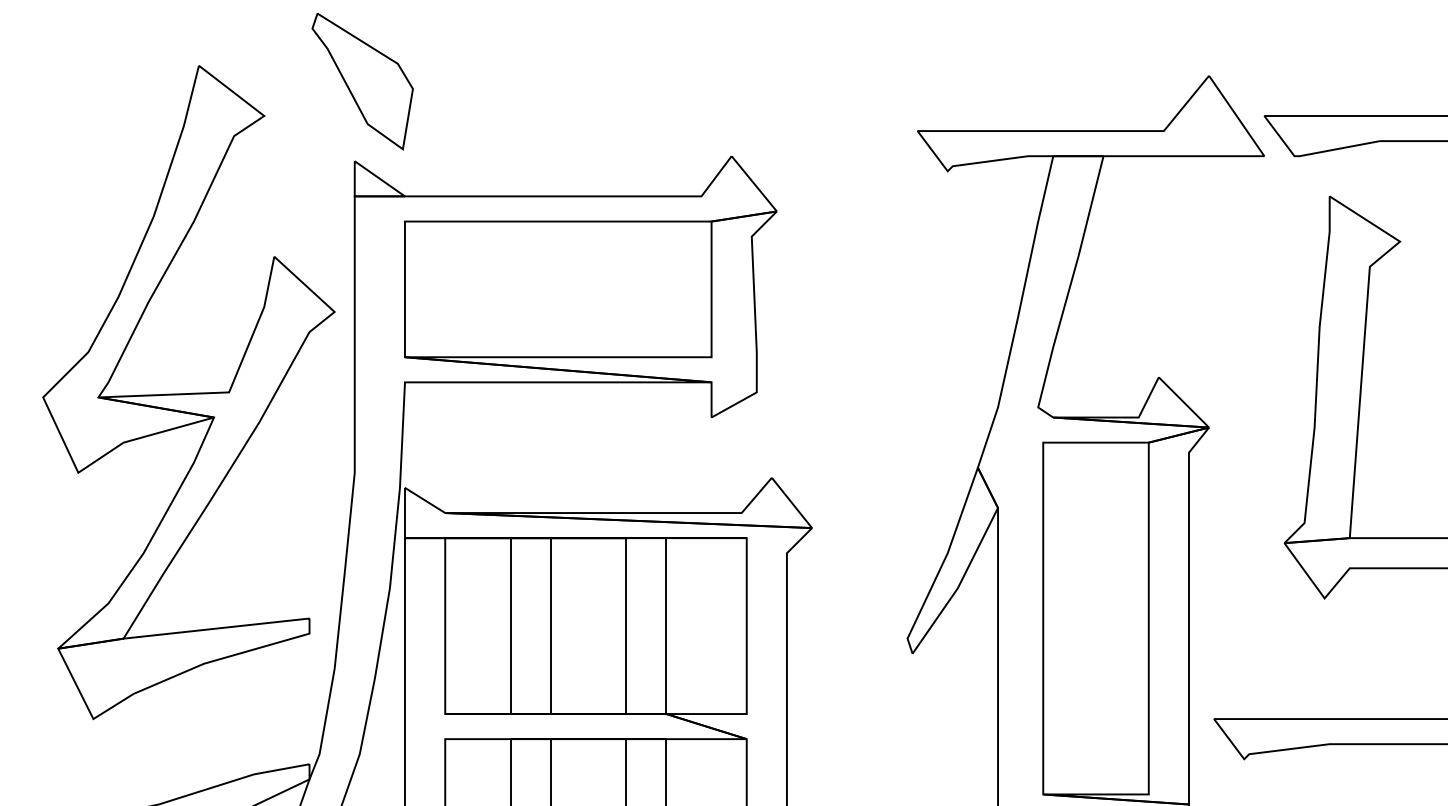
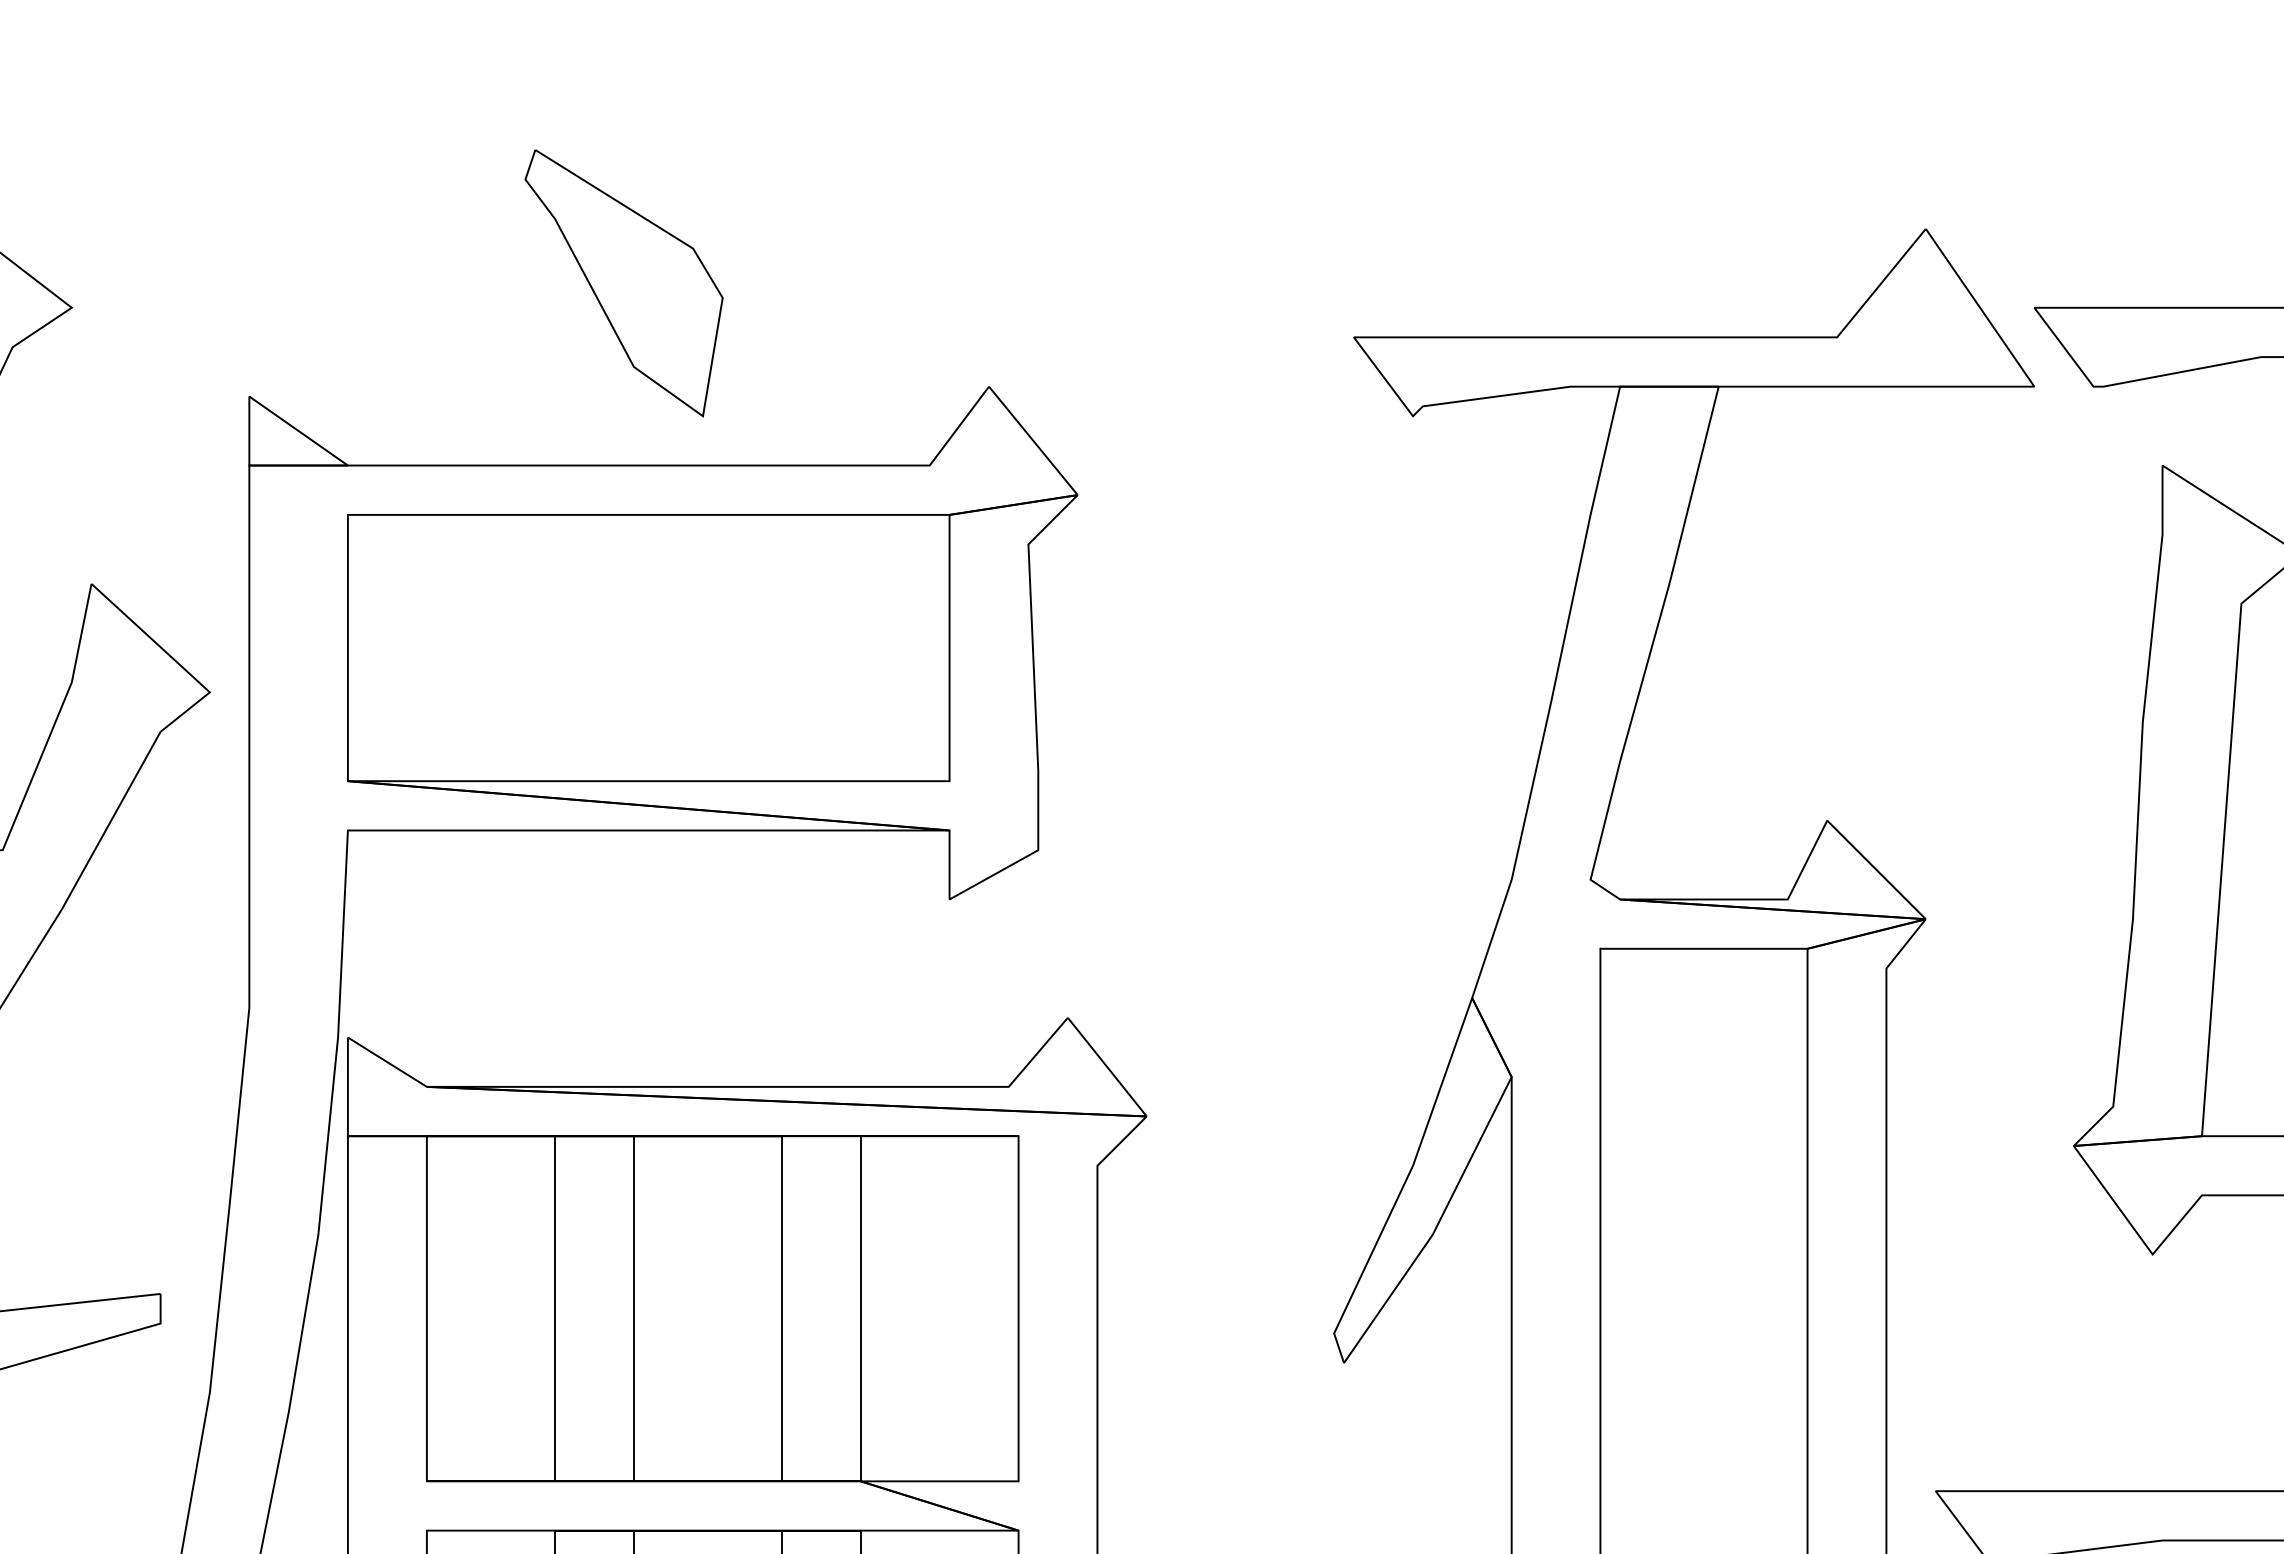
part: (362, 81) -> (623, 283), moved

